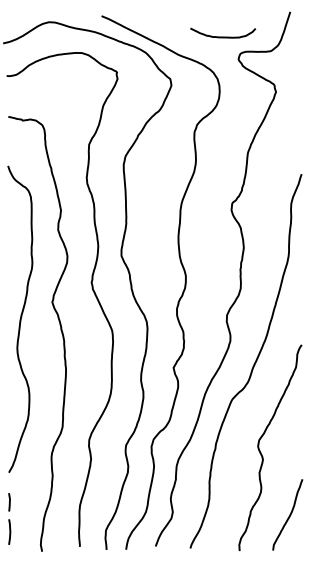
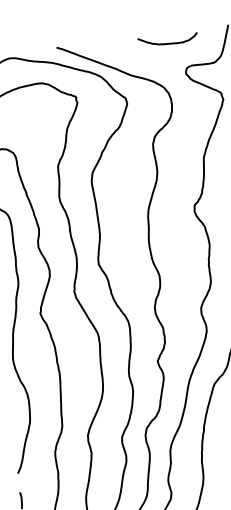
curve: (223, 36) -> (168, 42), moved

